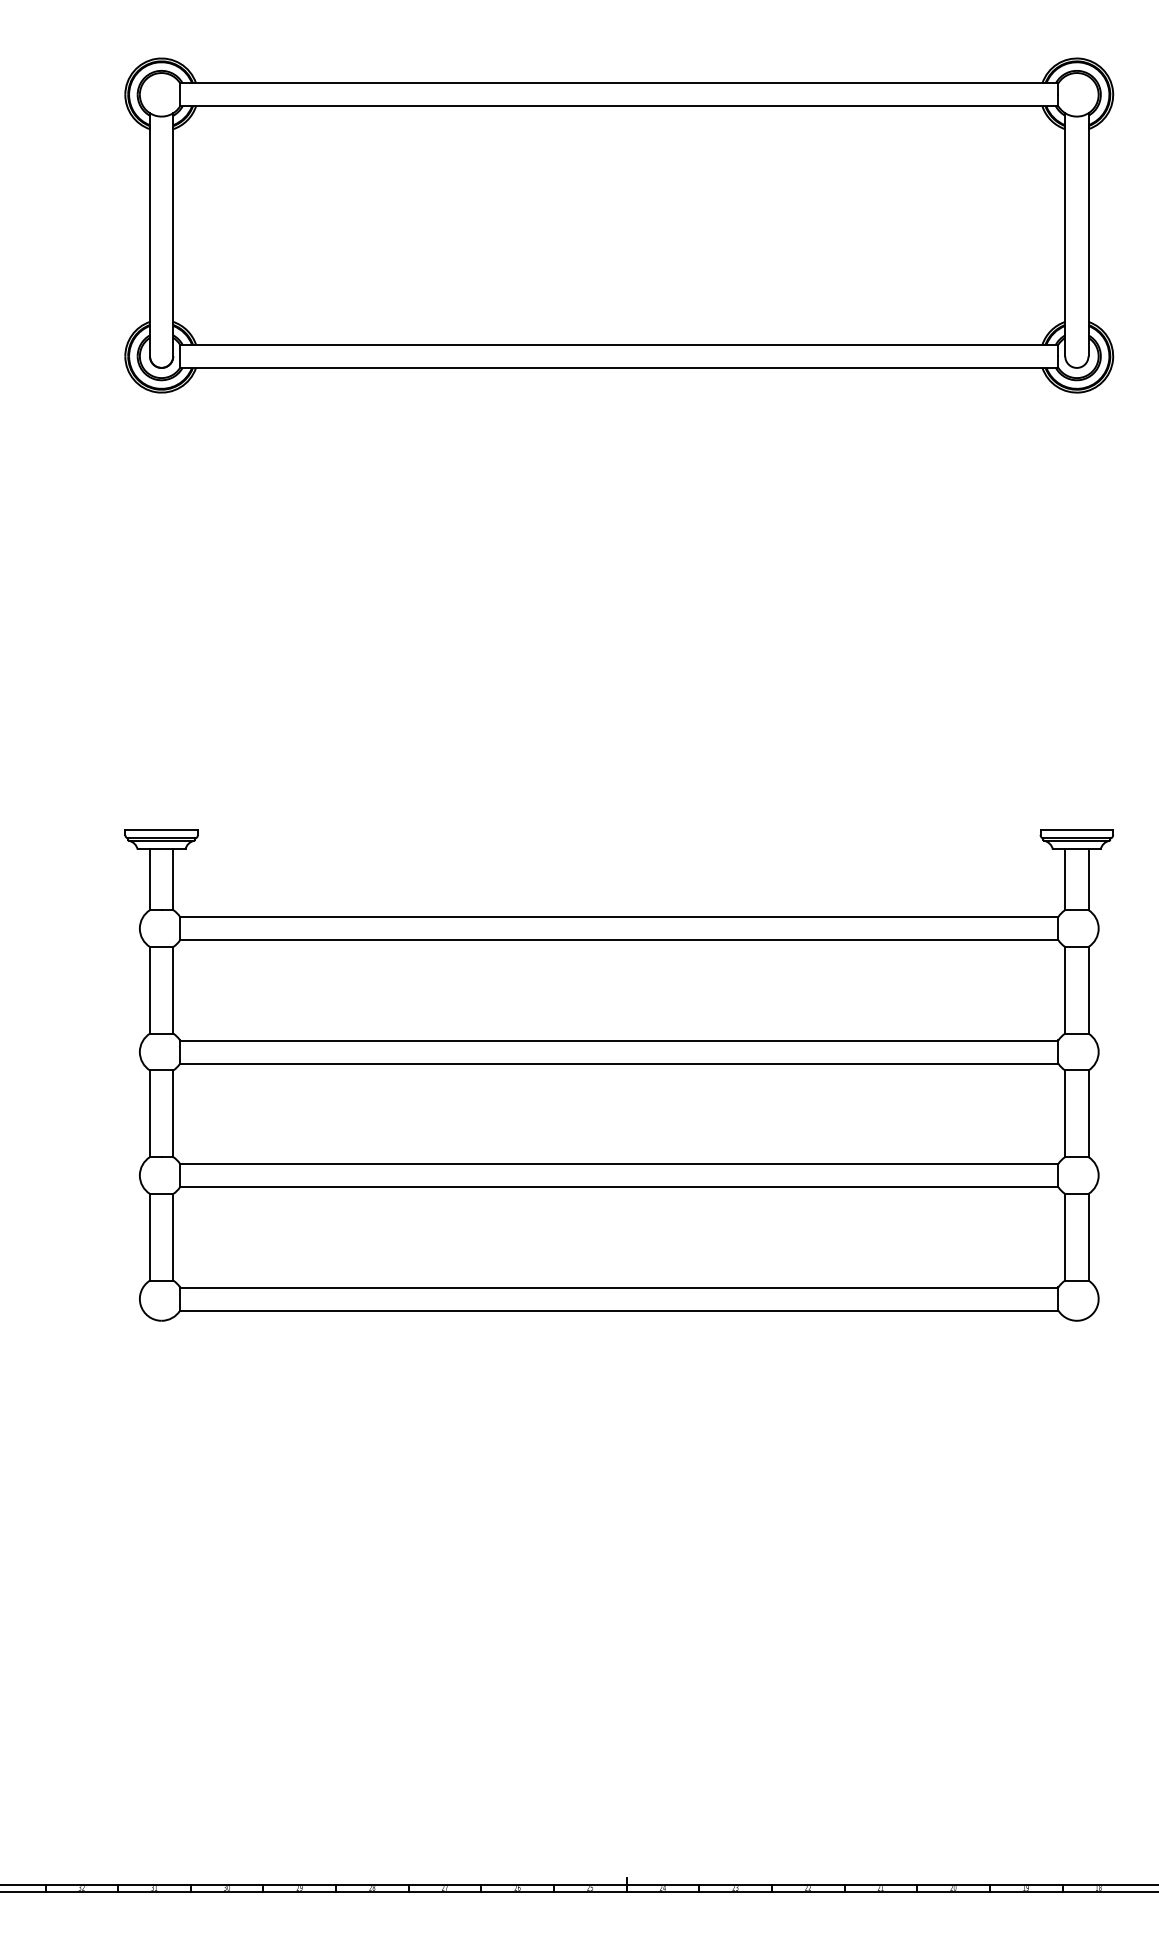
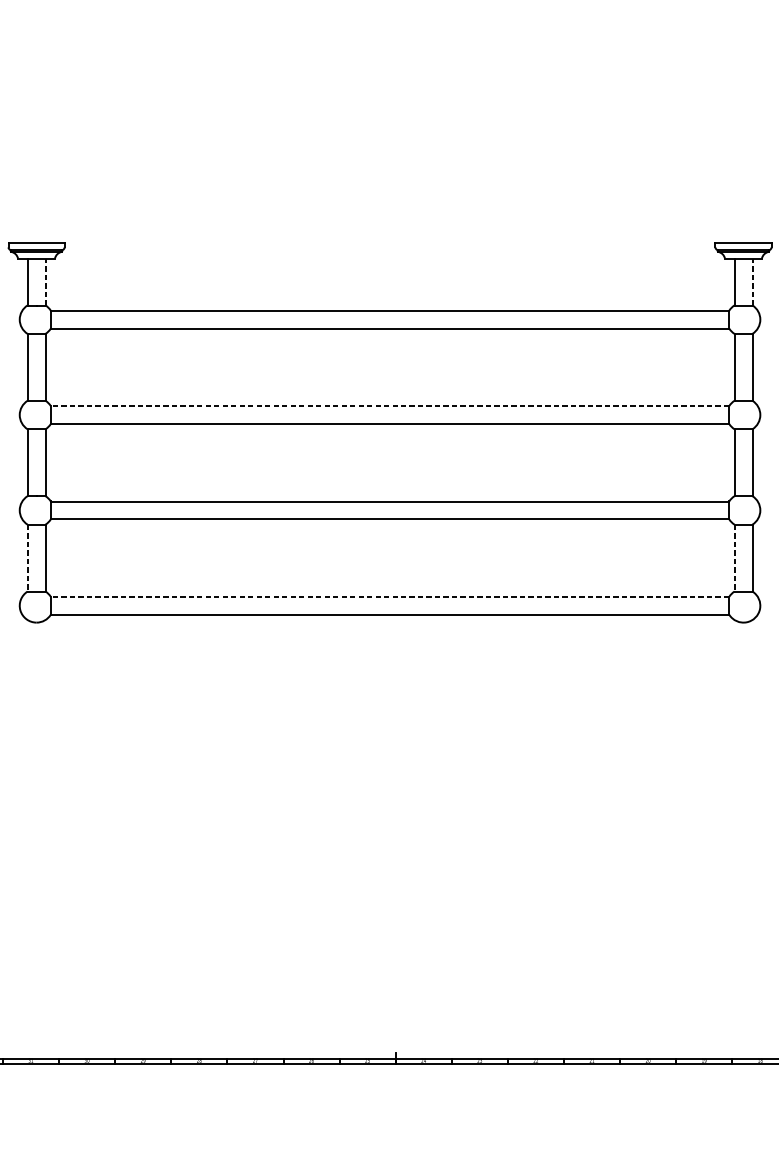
line: (173, 879) -> (45, 281), solid -> dashed
line: (1088, 879) -> (752, 281), solid -> dashed
line: (618, 1040) -> (389, 406), solid -> dashed
line: (150, 1237) -> (27, 558), solid -> dashed
line: (1065, 1237) -> (734, 558), solid -> dashed
line: (618, 1287) -> (389, 596), solid -> dashed

